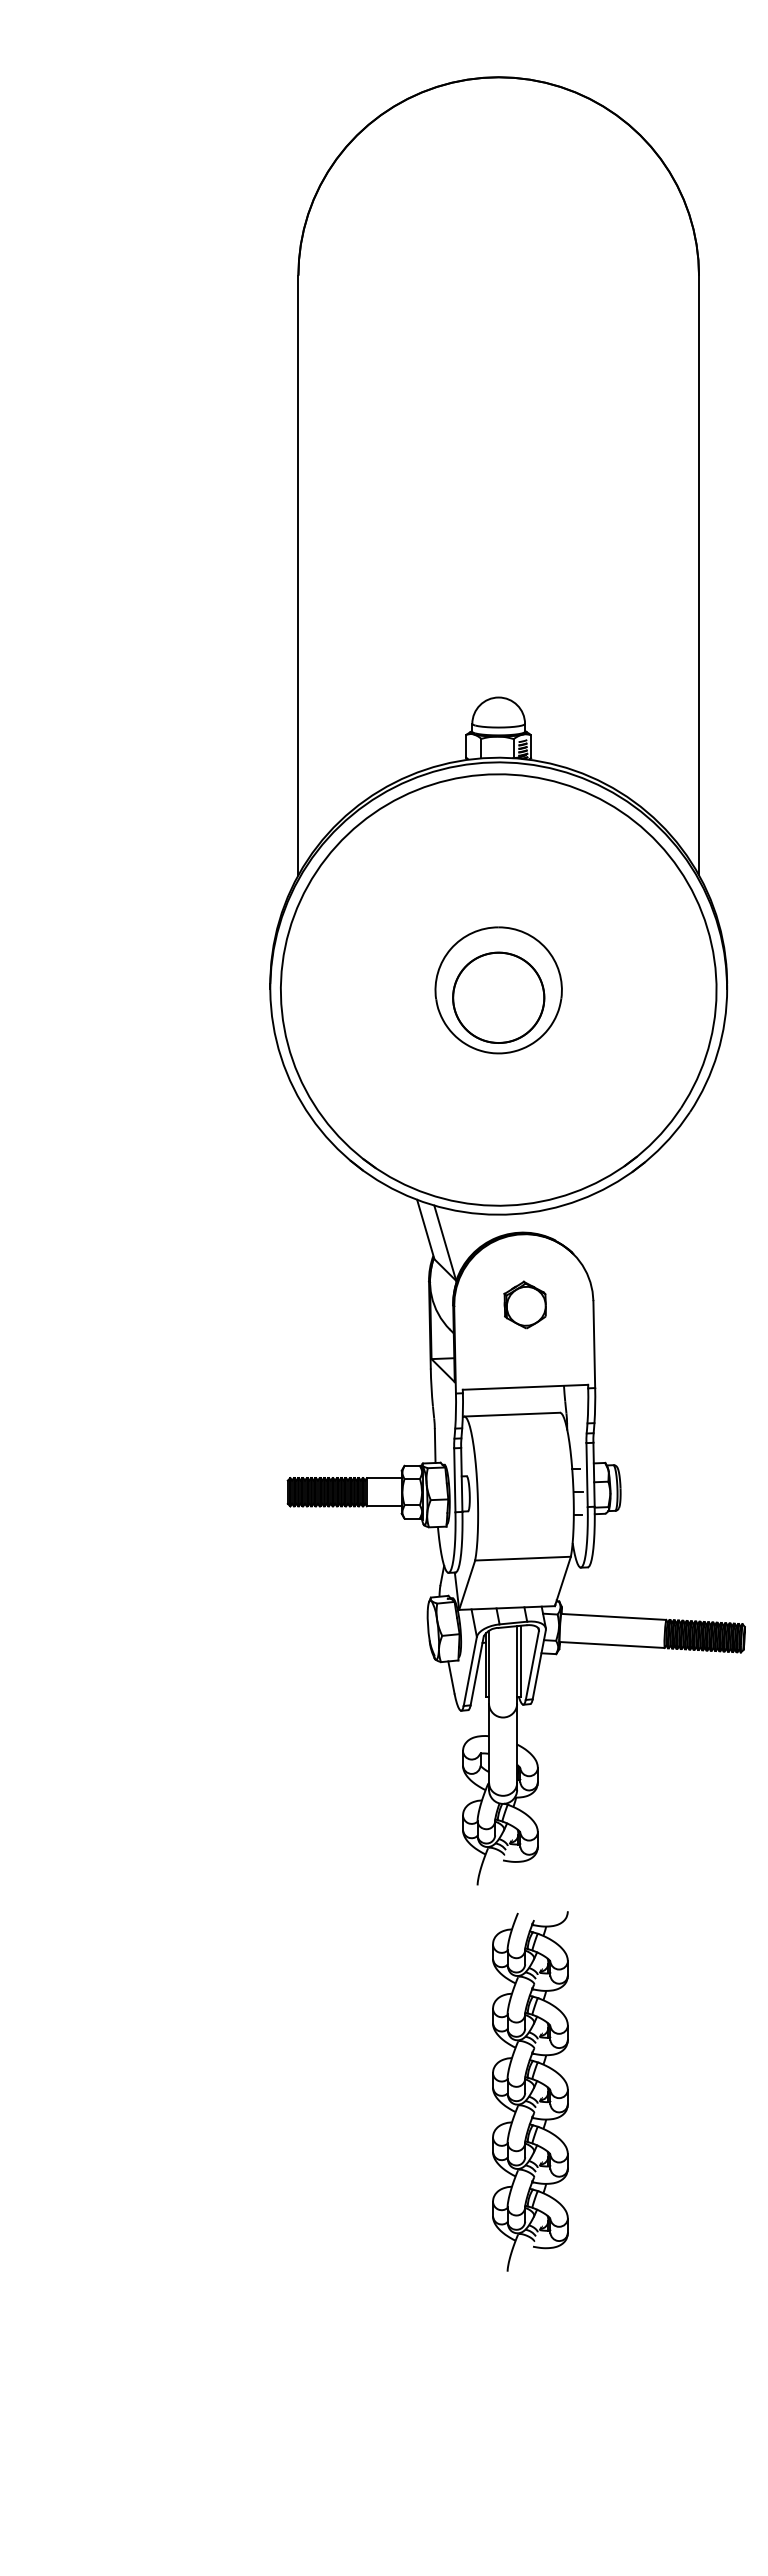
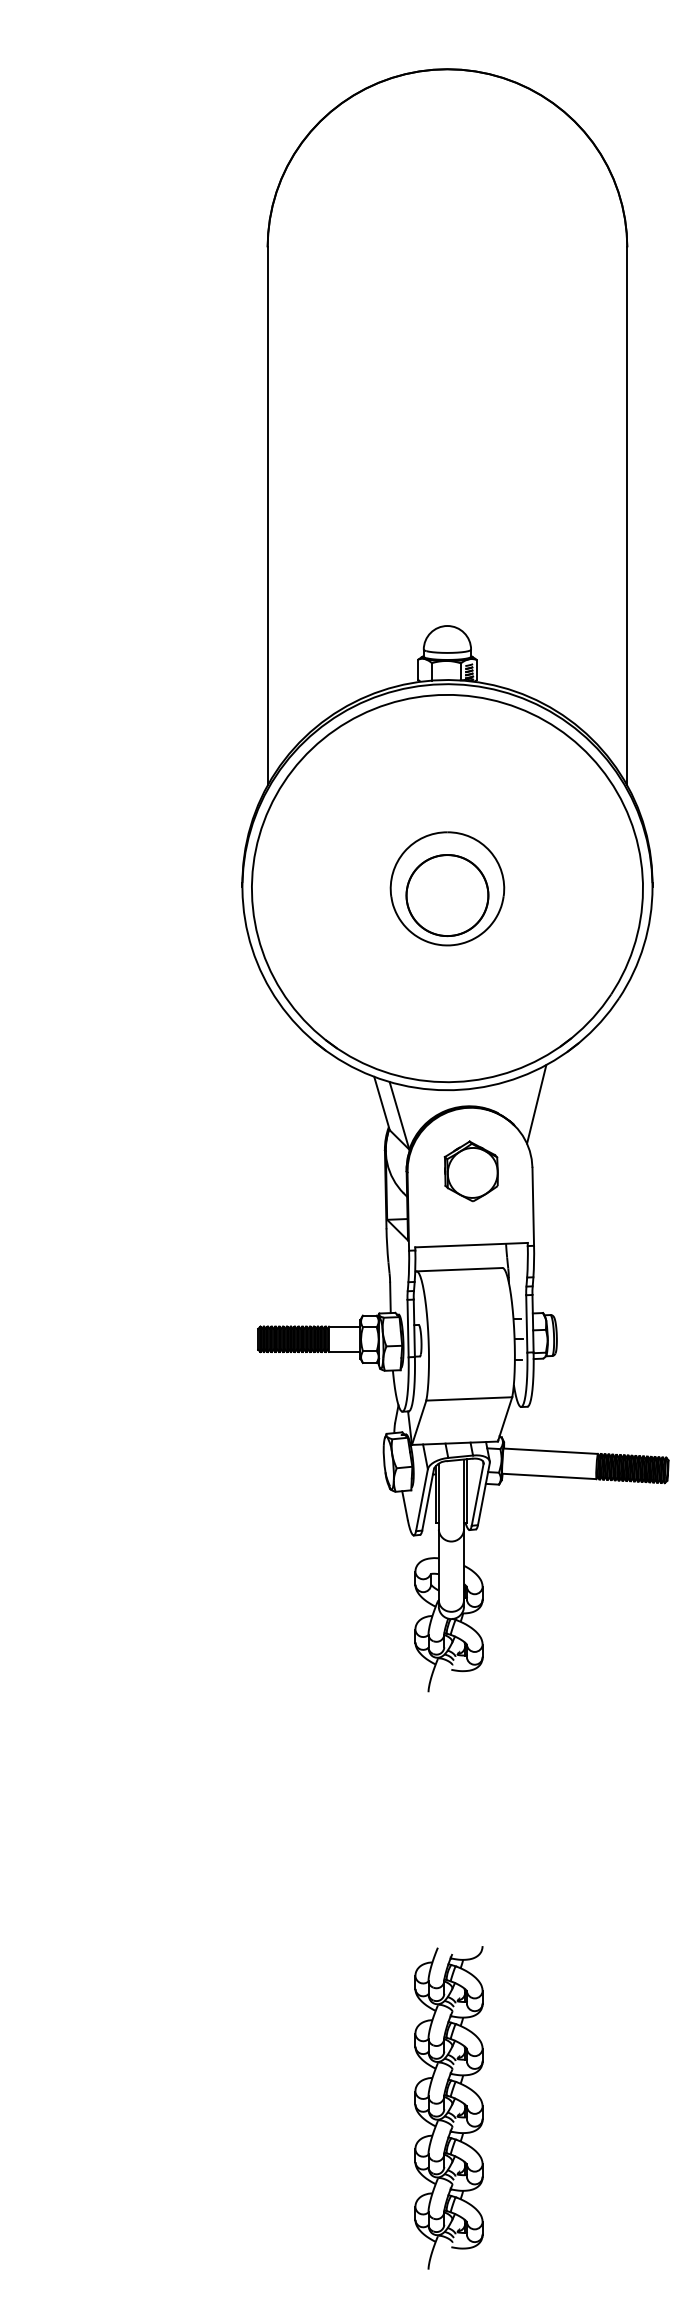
line: (597, 1230) -> (536, 1104), added
part: (524, 1304) -> (470, 1170), size x1.43
part: (530, 2091) -> (449, 2107), moved

